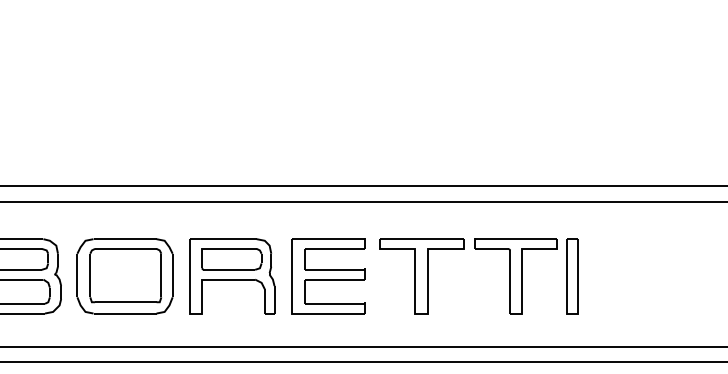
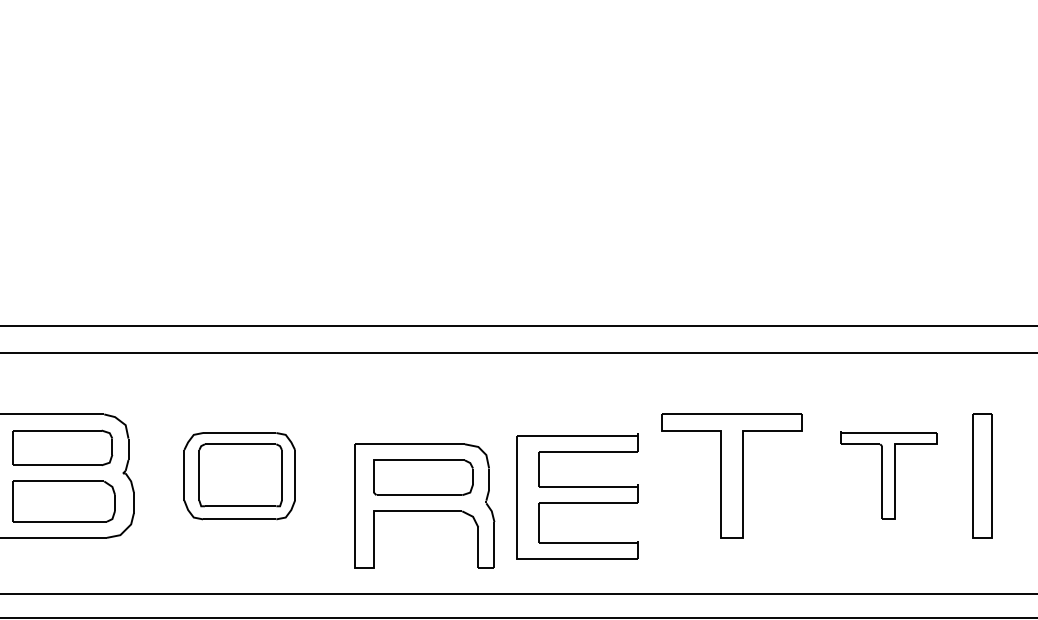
part: (124, 276) -> (238, 476), size x0.7
part: (232, 276) -> (424, 506), moved
part: (328, 276) -> (577, 497), moved
part: (515, 276) -> (887, 476), size x0.7

